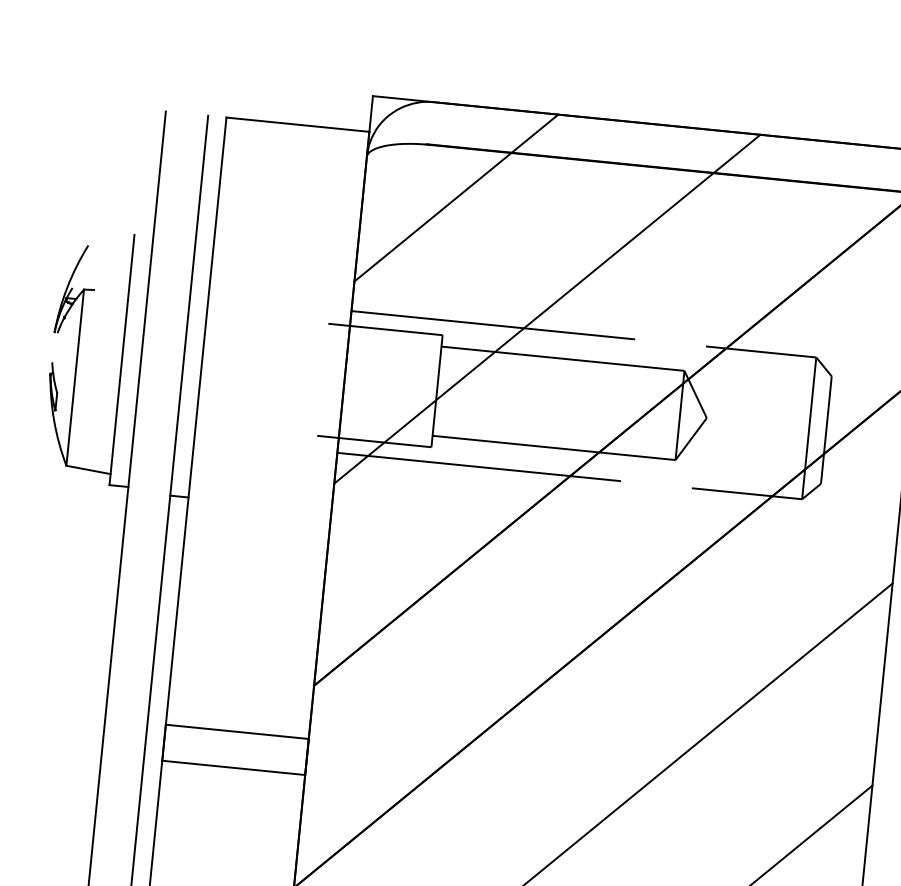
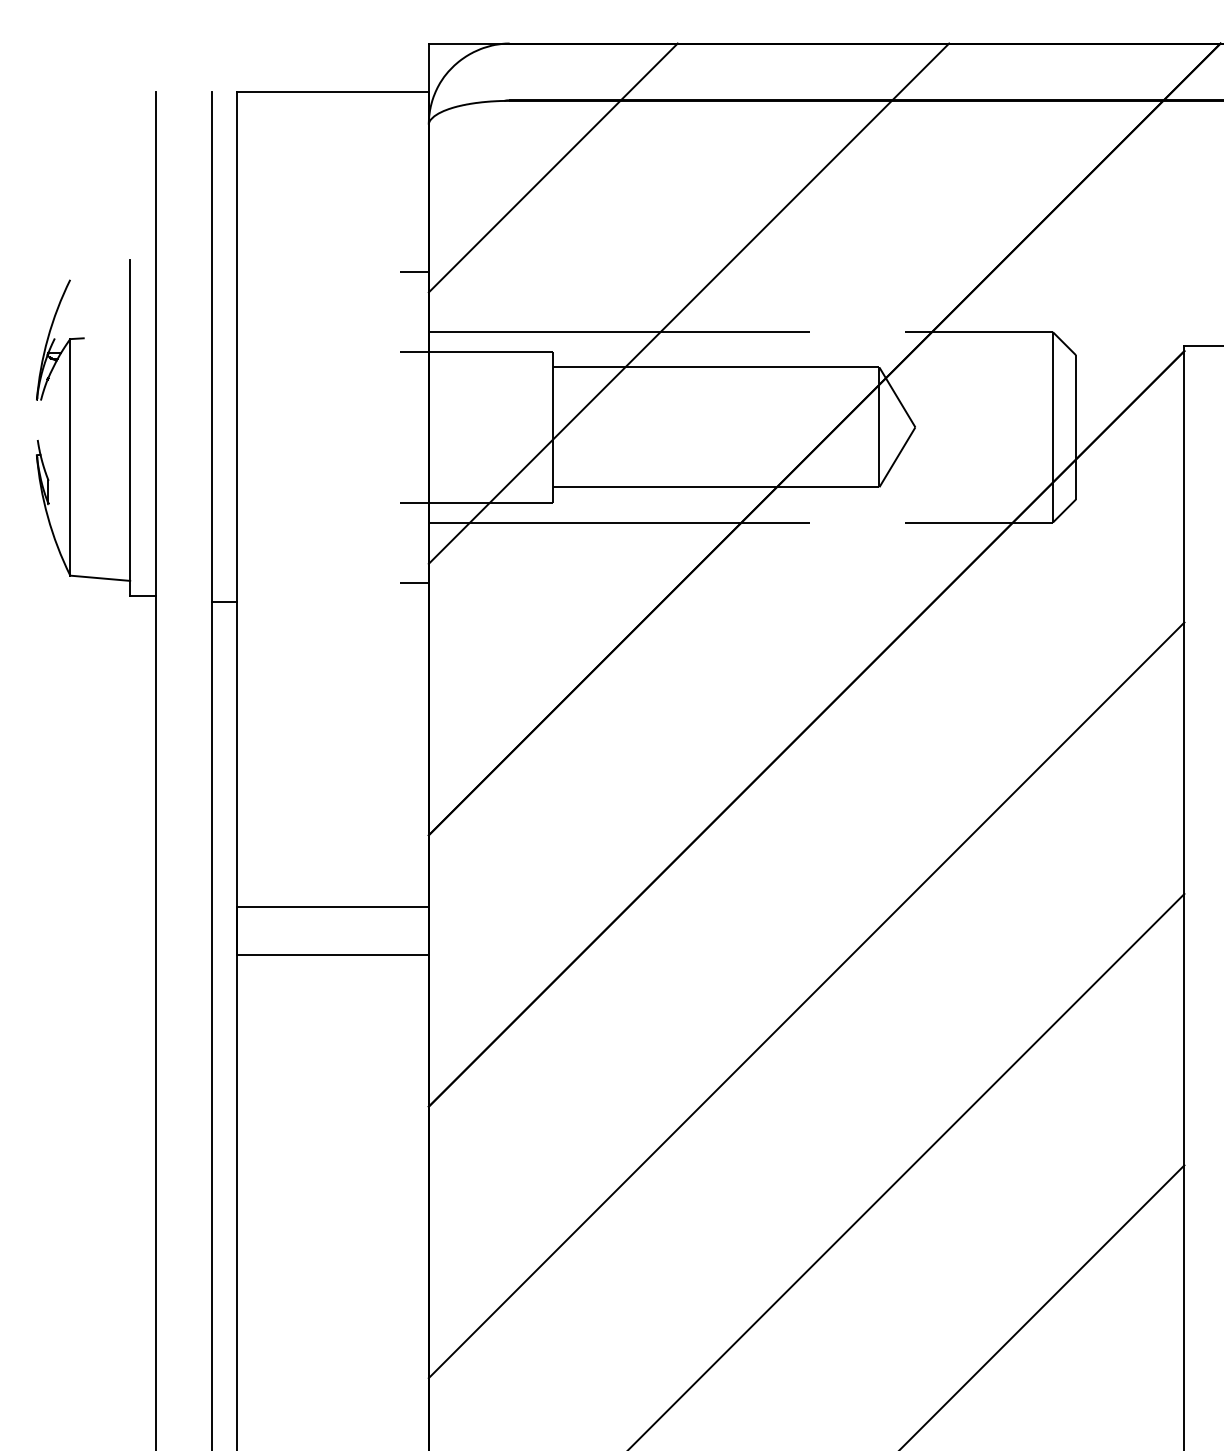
line: (344, 264) -> (413, 271), added
line: (321, 497) -> (413, 583), added

